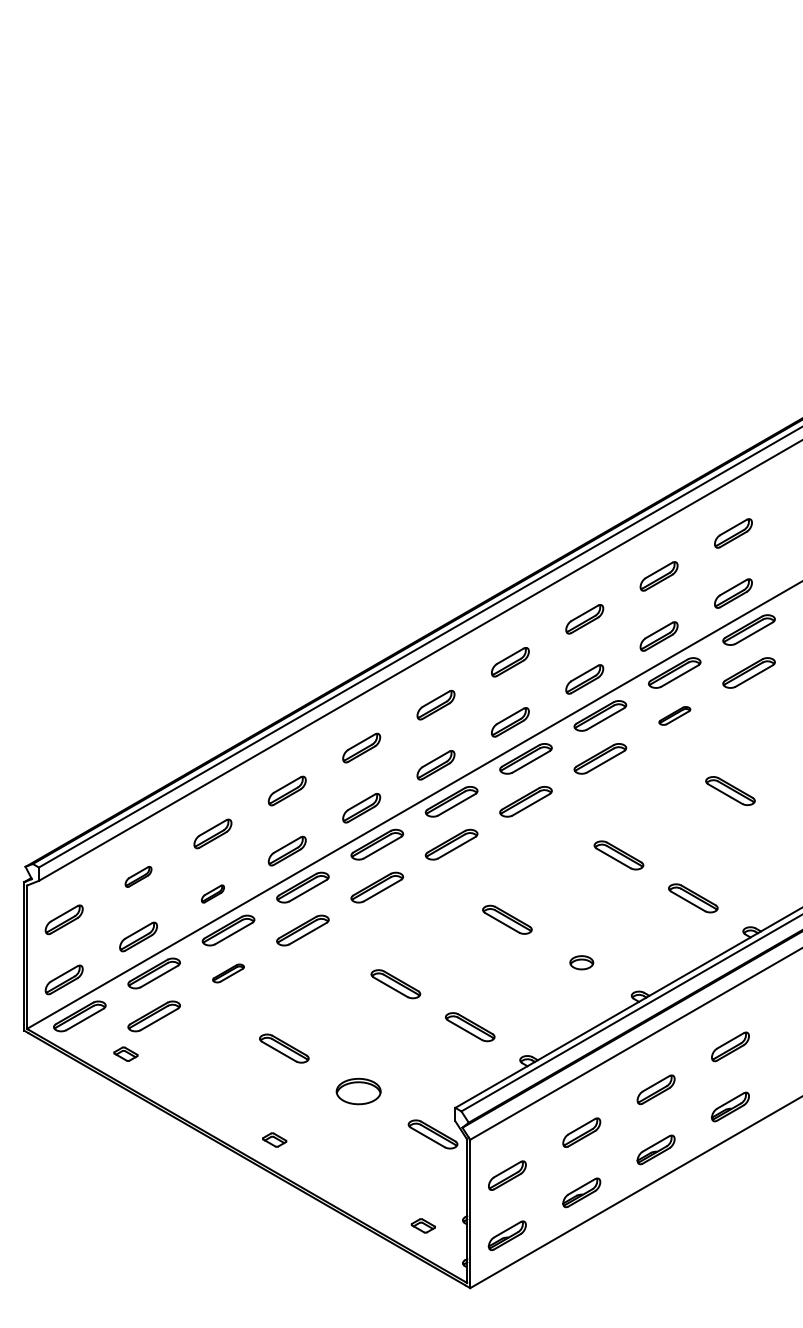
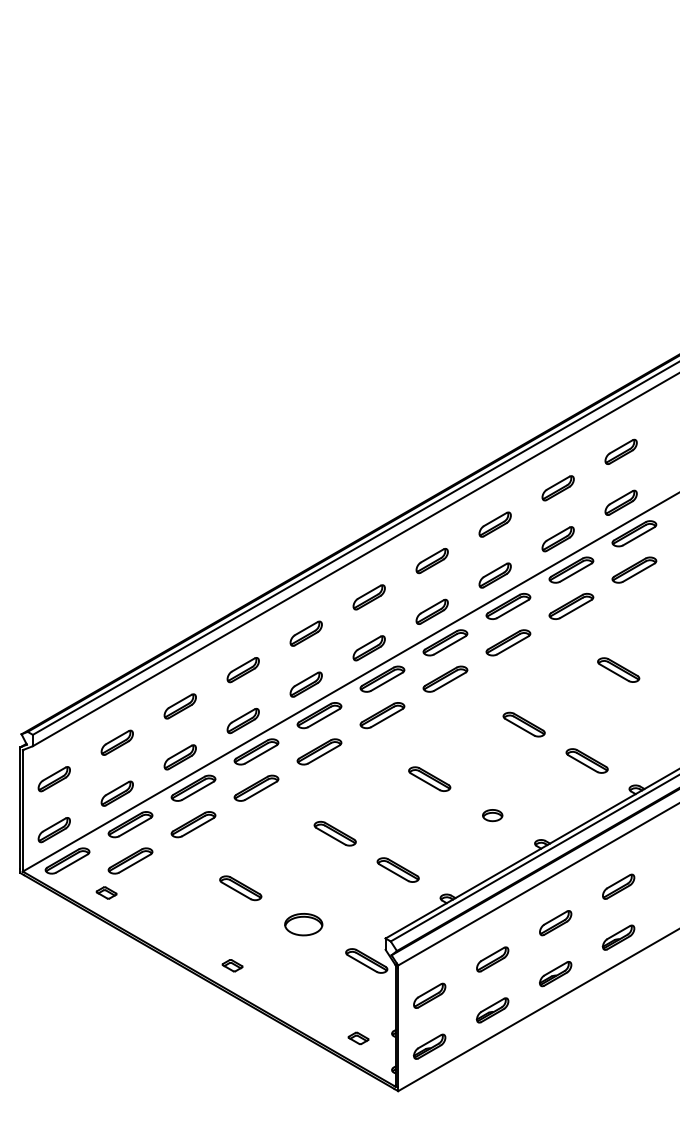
part: (674, 715) -> (571, 606), size x1.67
part: (138, 876) -> (117, 742), size x1.43
part: (212, 893) -> (179, 756), size x1.67
part: (228, 973) -> (193, 824), size x1.67

